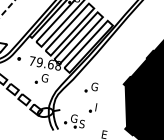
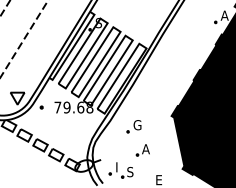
part: (41, 78) -> (72, 126), removed
text: (97, 107) -> (145, 149), I -> A
text: (74, 118) -> (119, 167), G -> I

